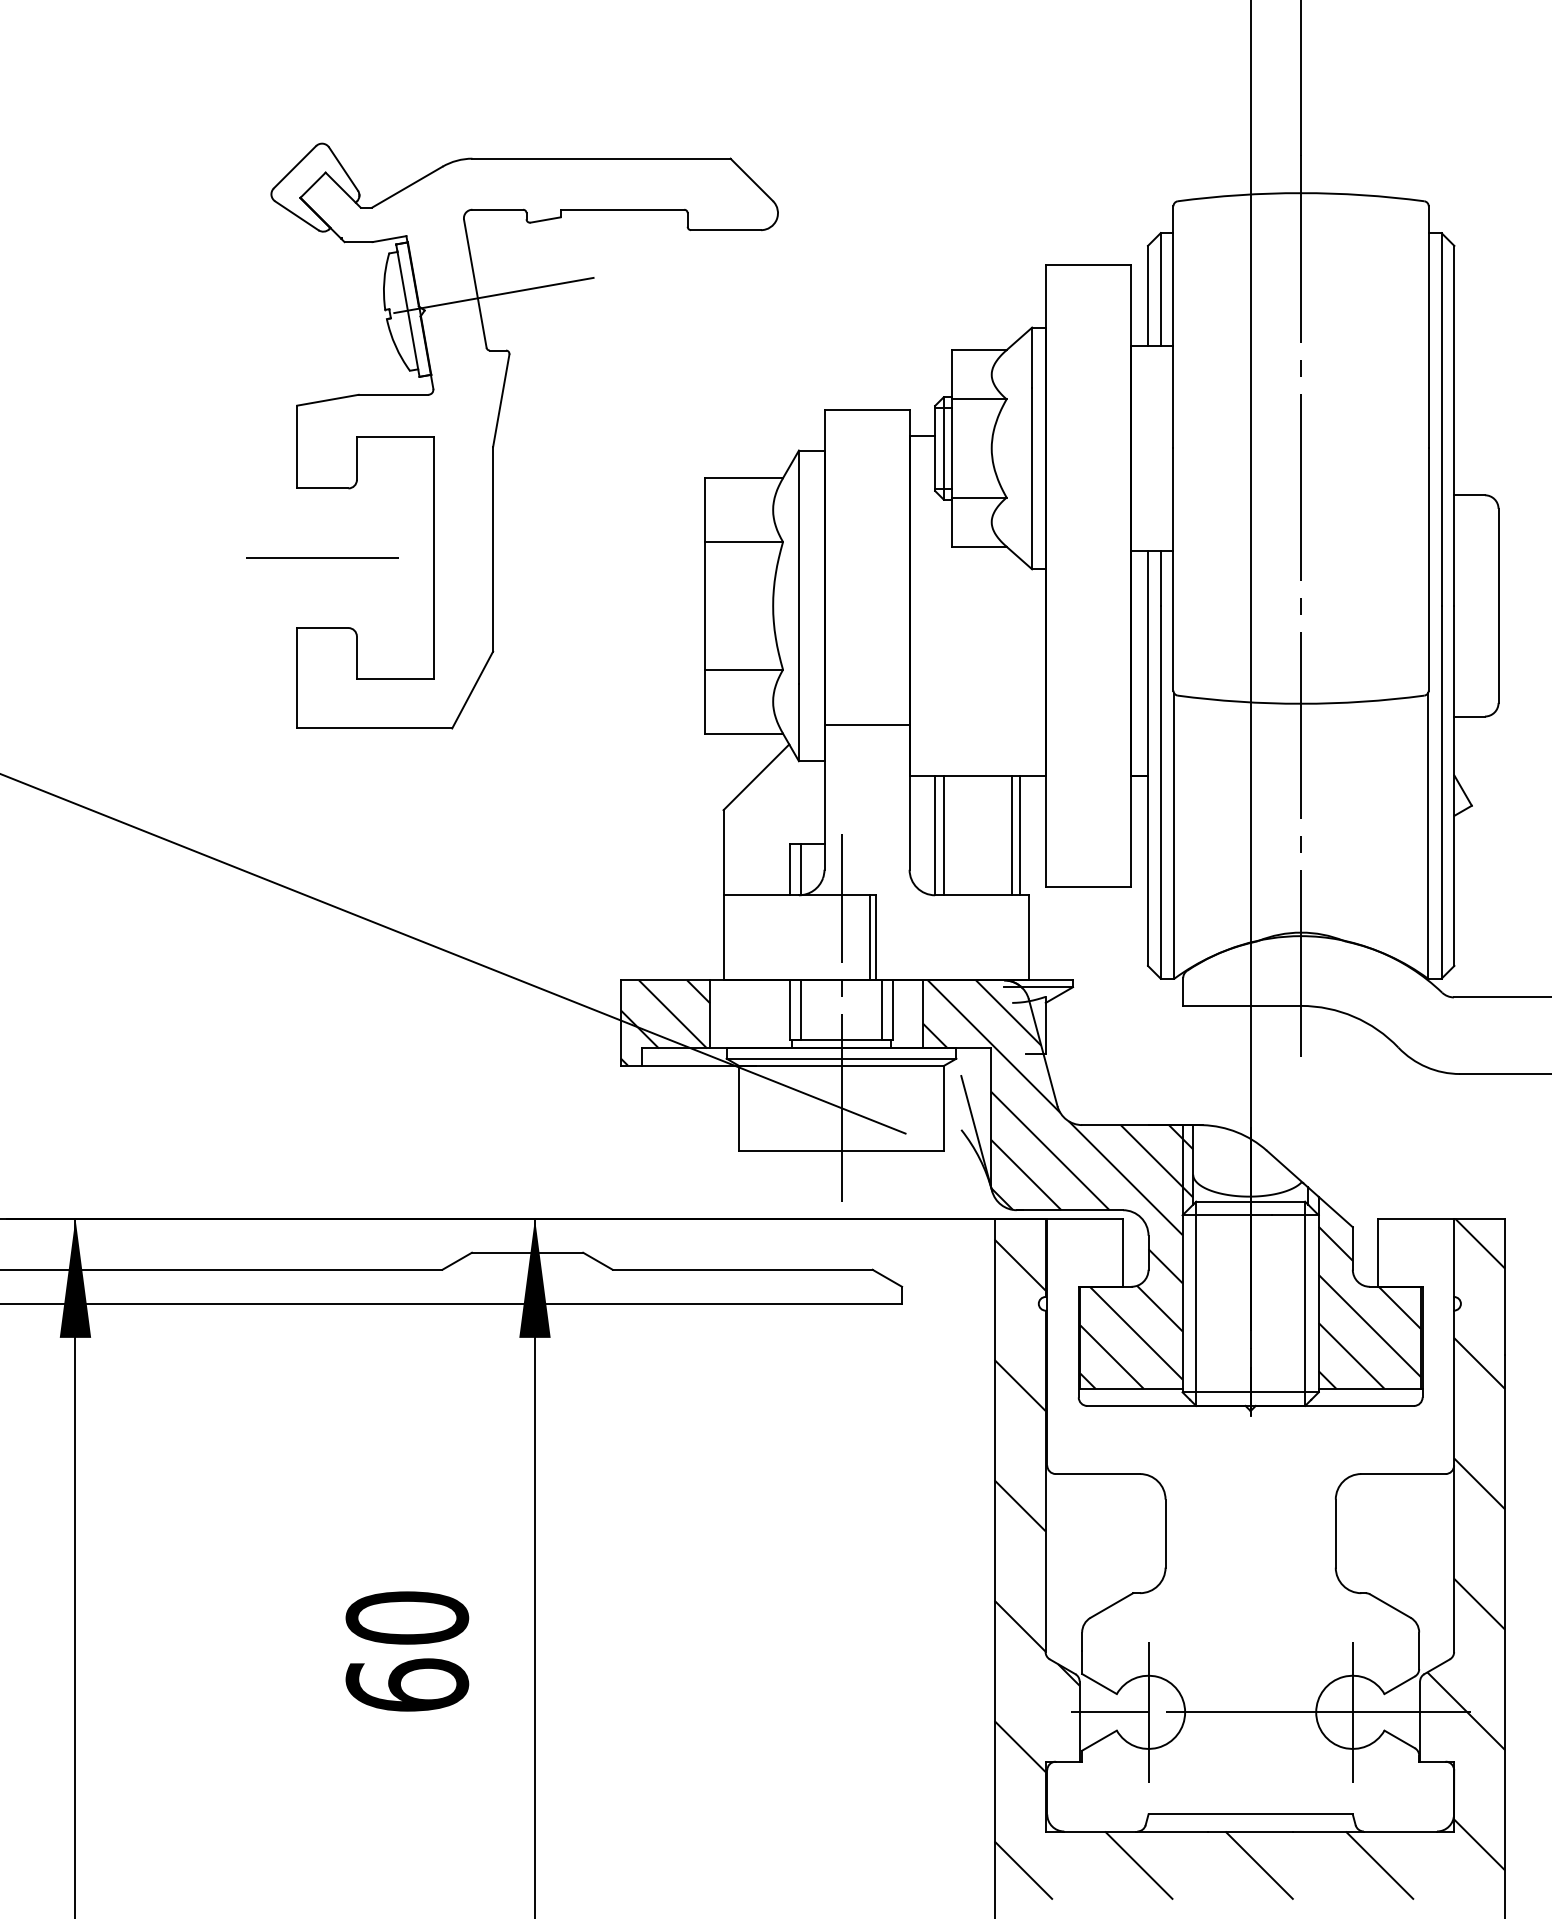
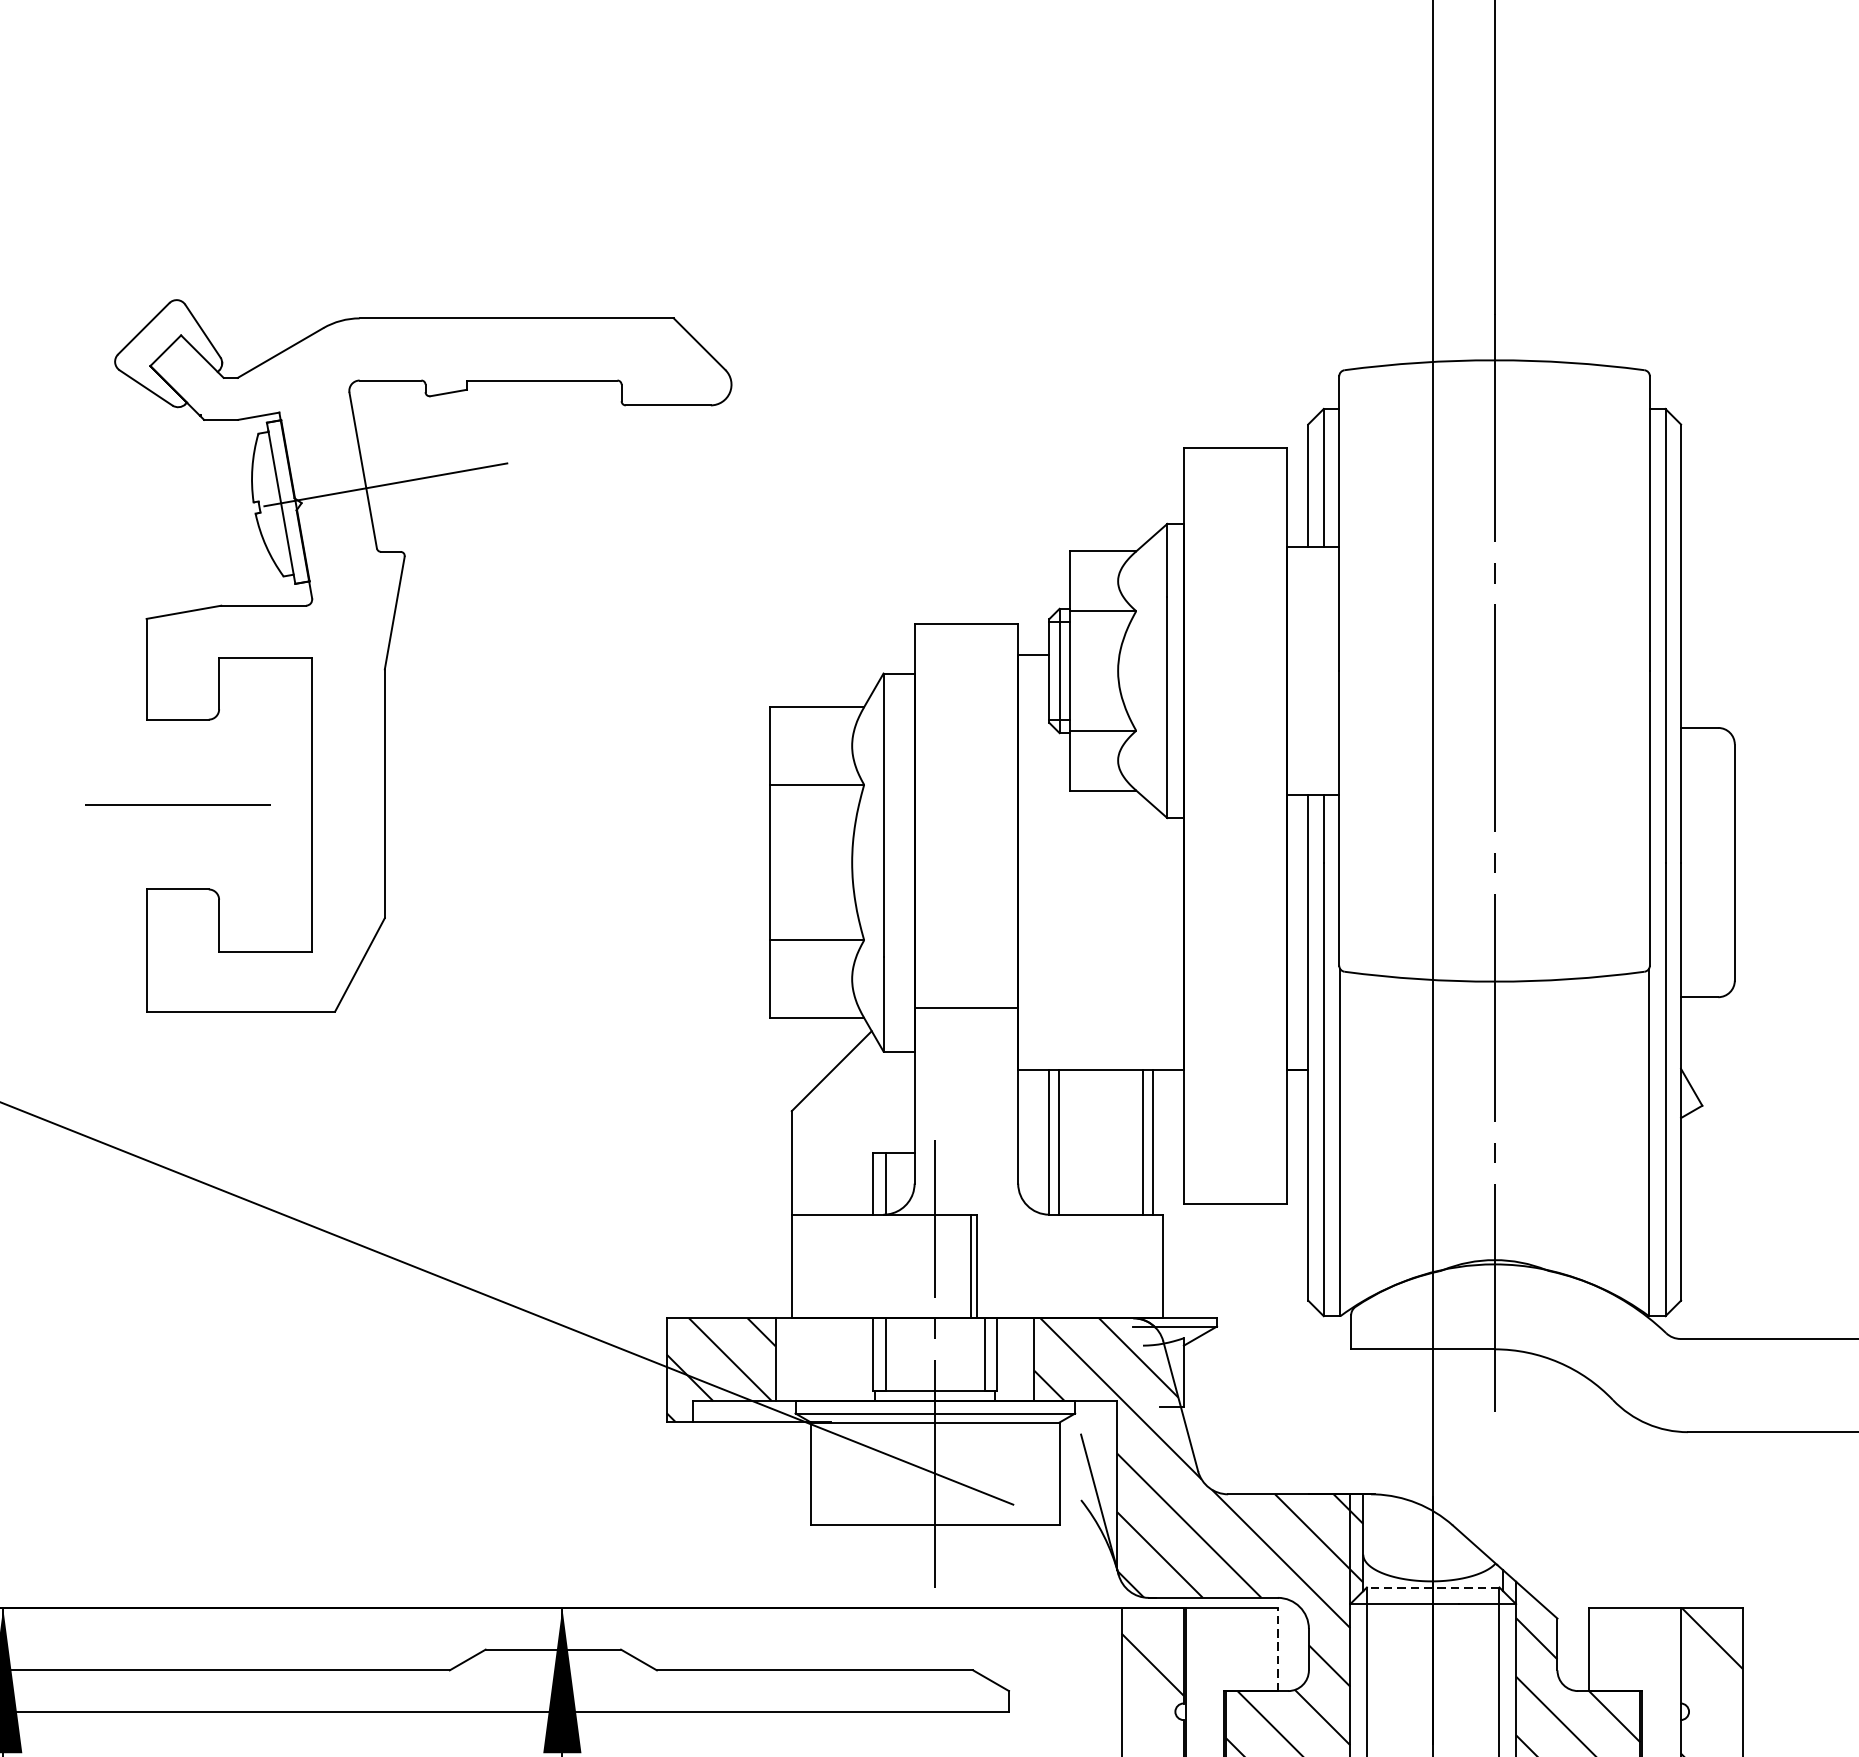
part: (496, 435) -> (388, 655), moved
line: (1250, 1201) -> (1432, 1587), solid -> dashed
line: (1123, 1252) -> (1278, 1649), solid -> dashed

